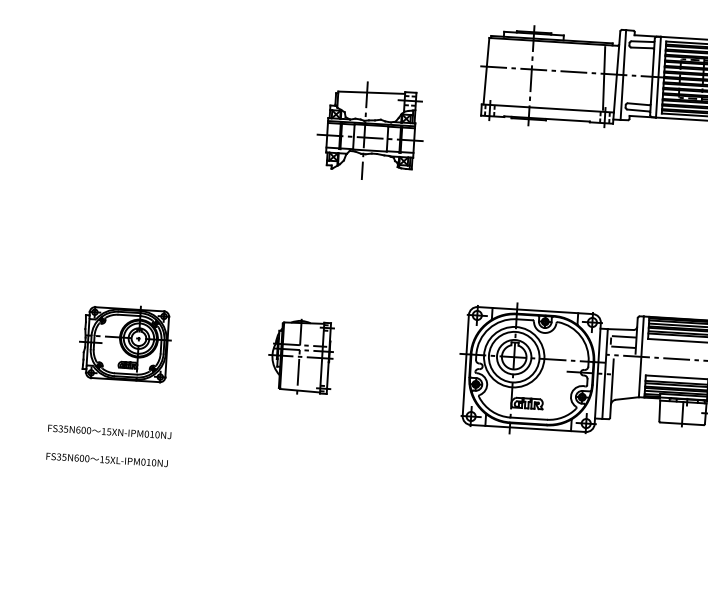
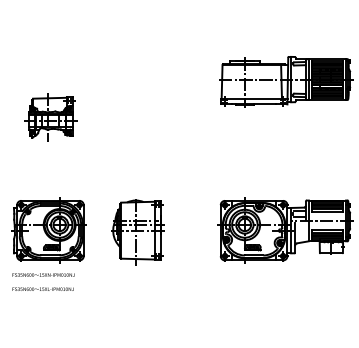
part: (370, 130) -> (50, 117), moved
part: (124, 344) -> (48, 230), size x1.67
part: (300, 359) -> (137, 232), size x1.67

